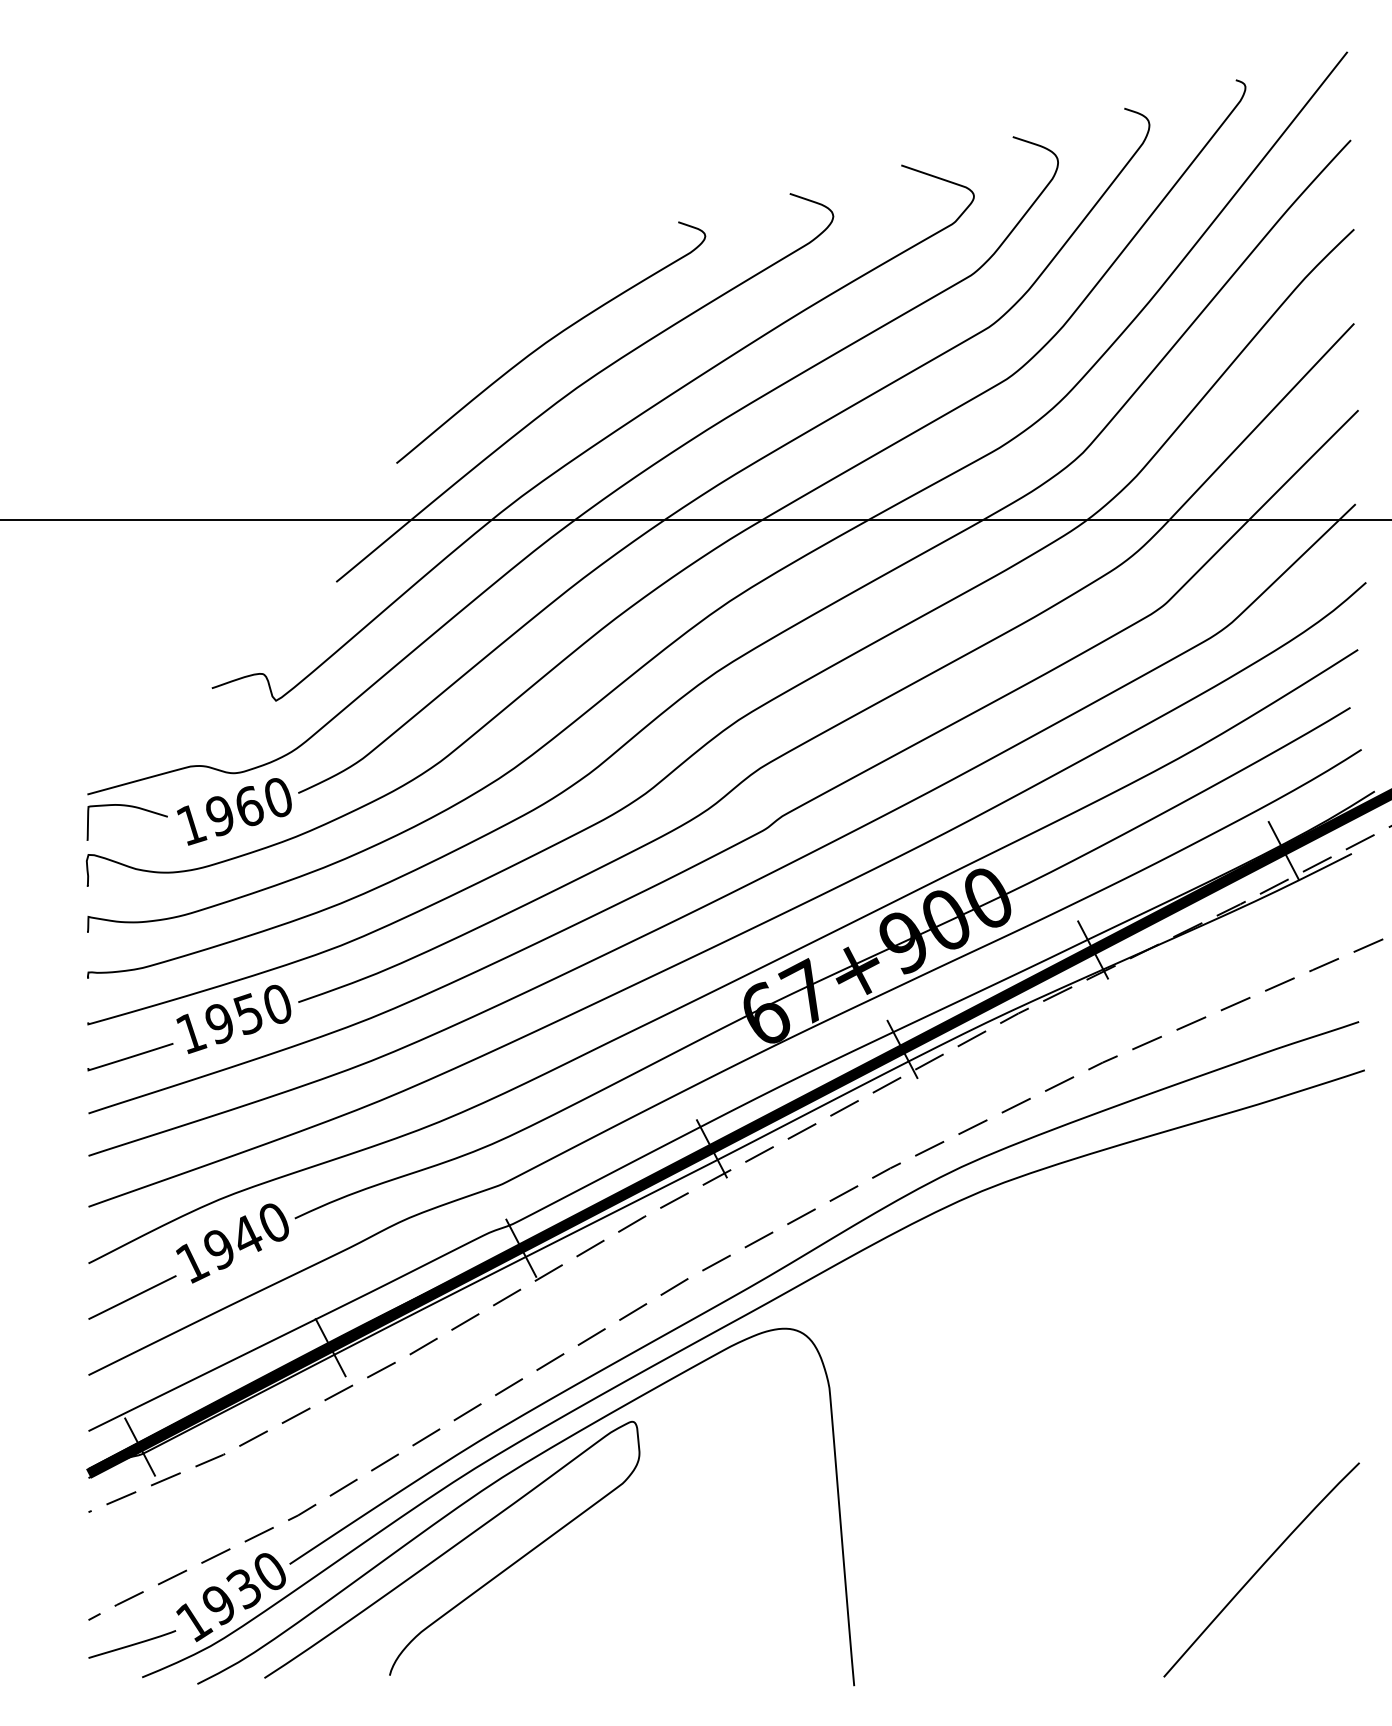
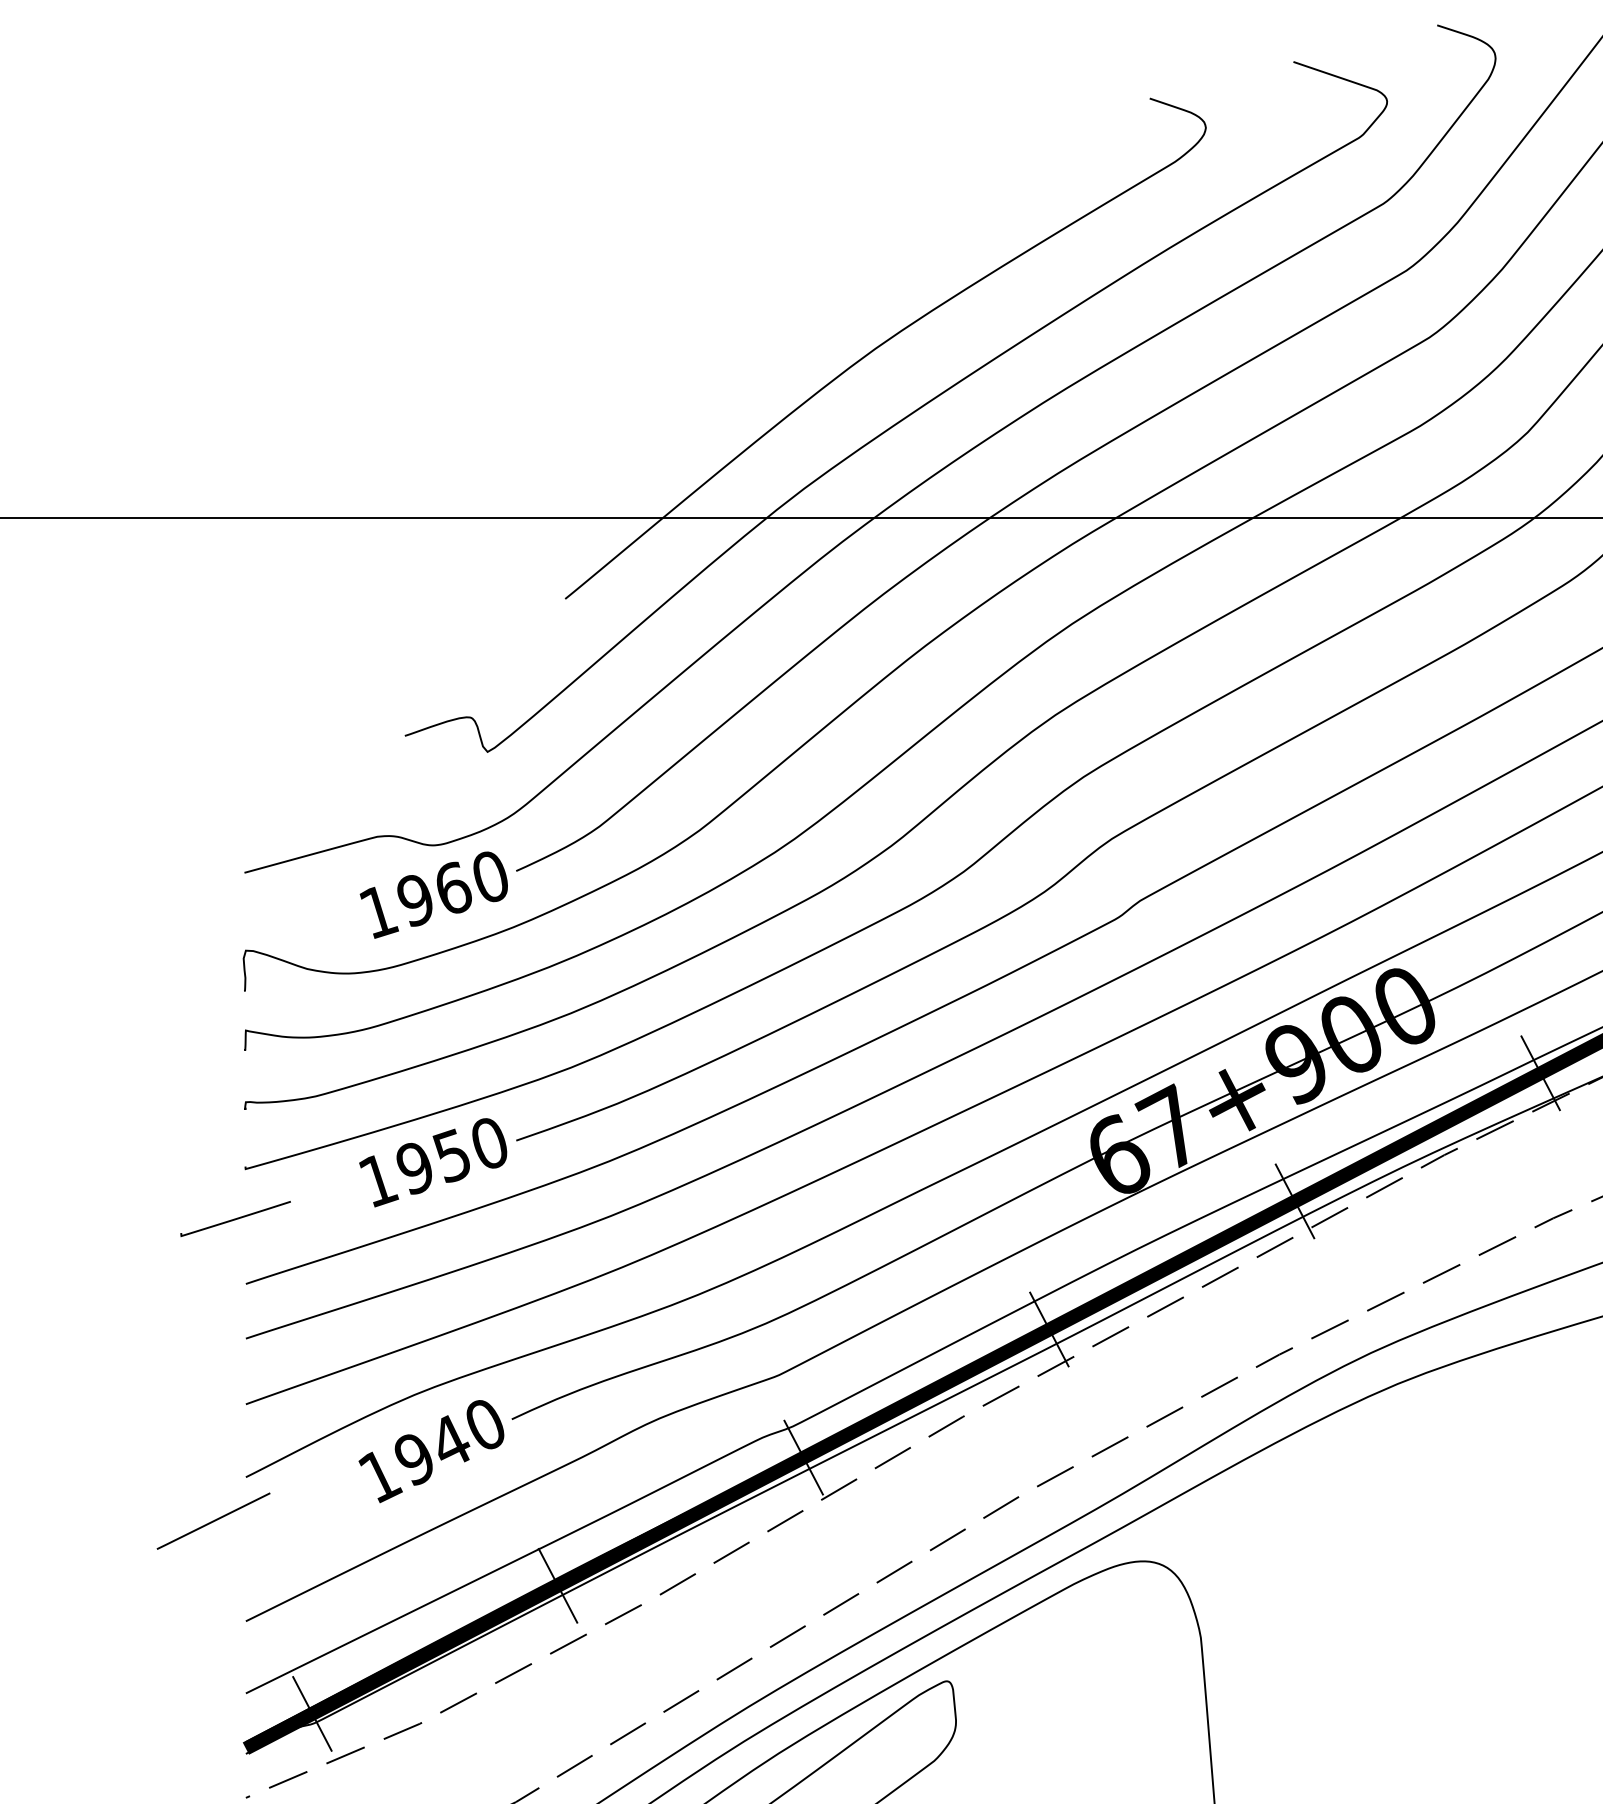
curve: (551, 340) -> (842, 287), removed
curve: (130, 807) -> (300, 889), removed
curve: (130, 1057) -> (235, 1219), moved
line: (132, 1297) -> (213, 1521), moved

